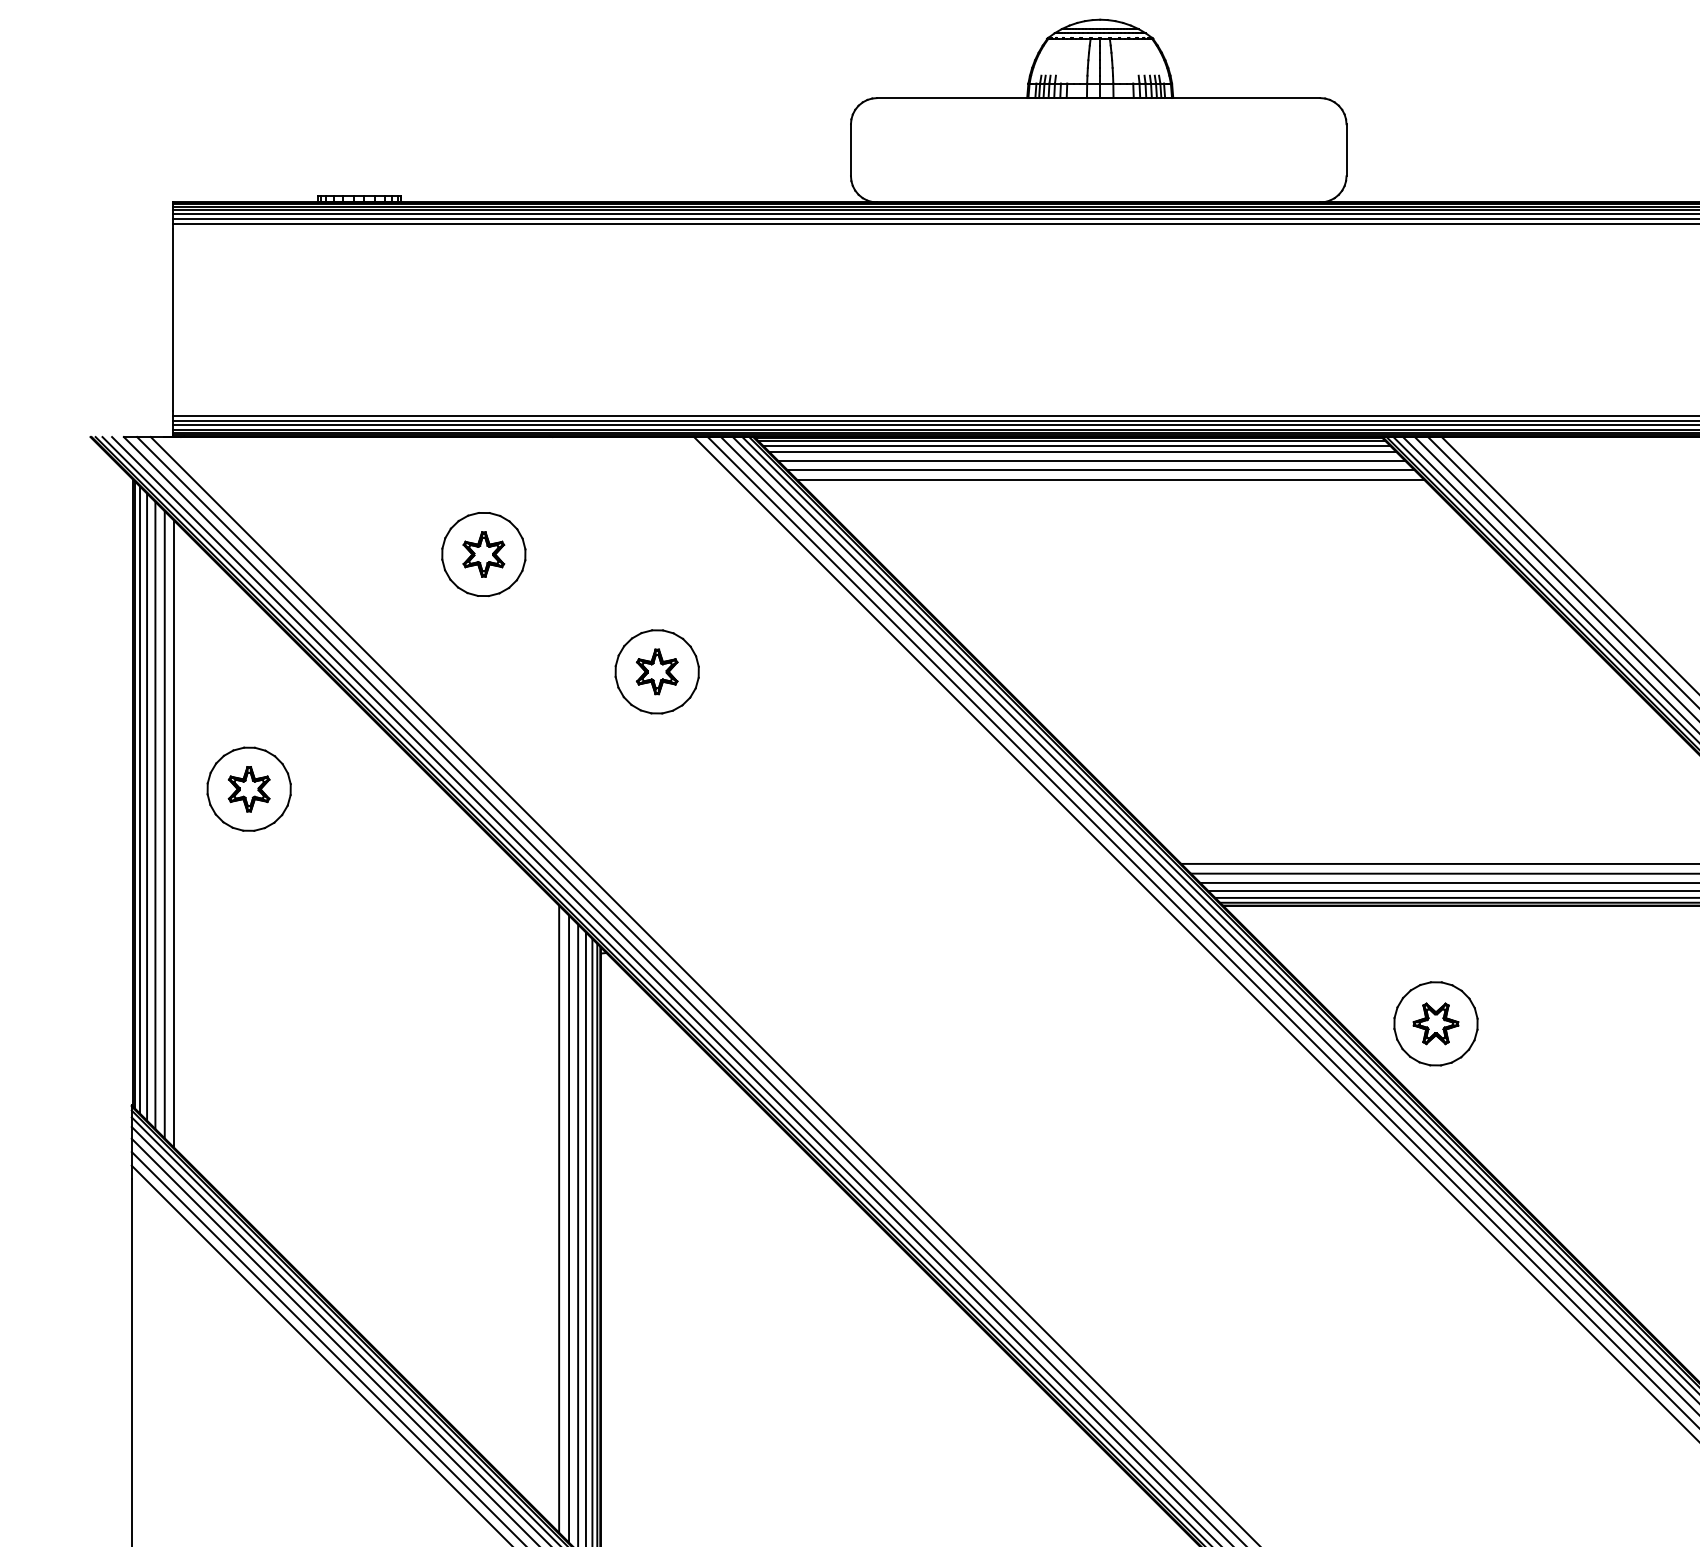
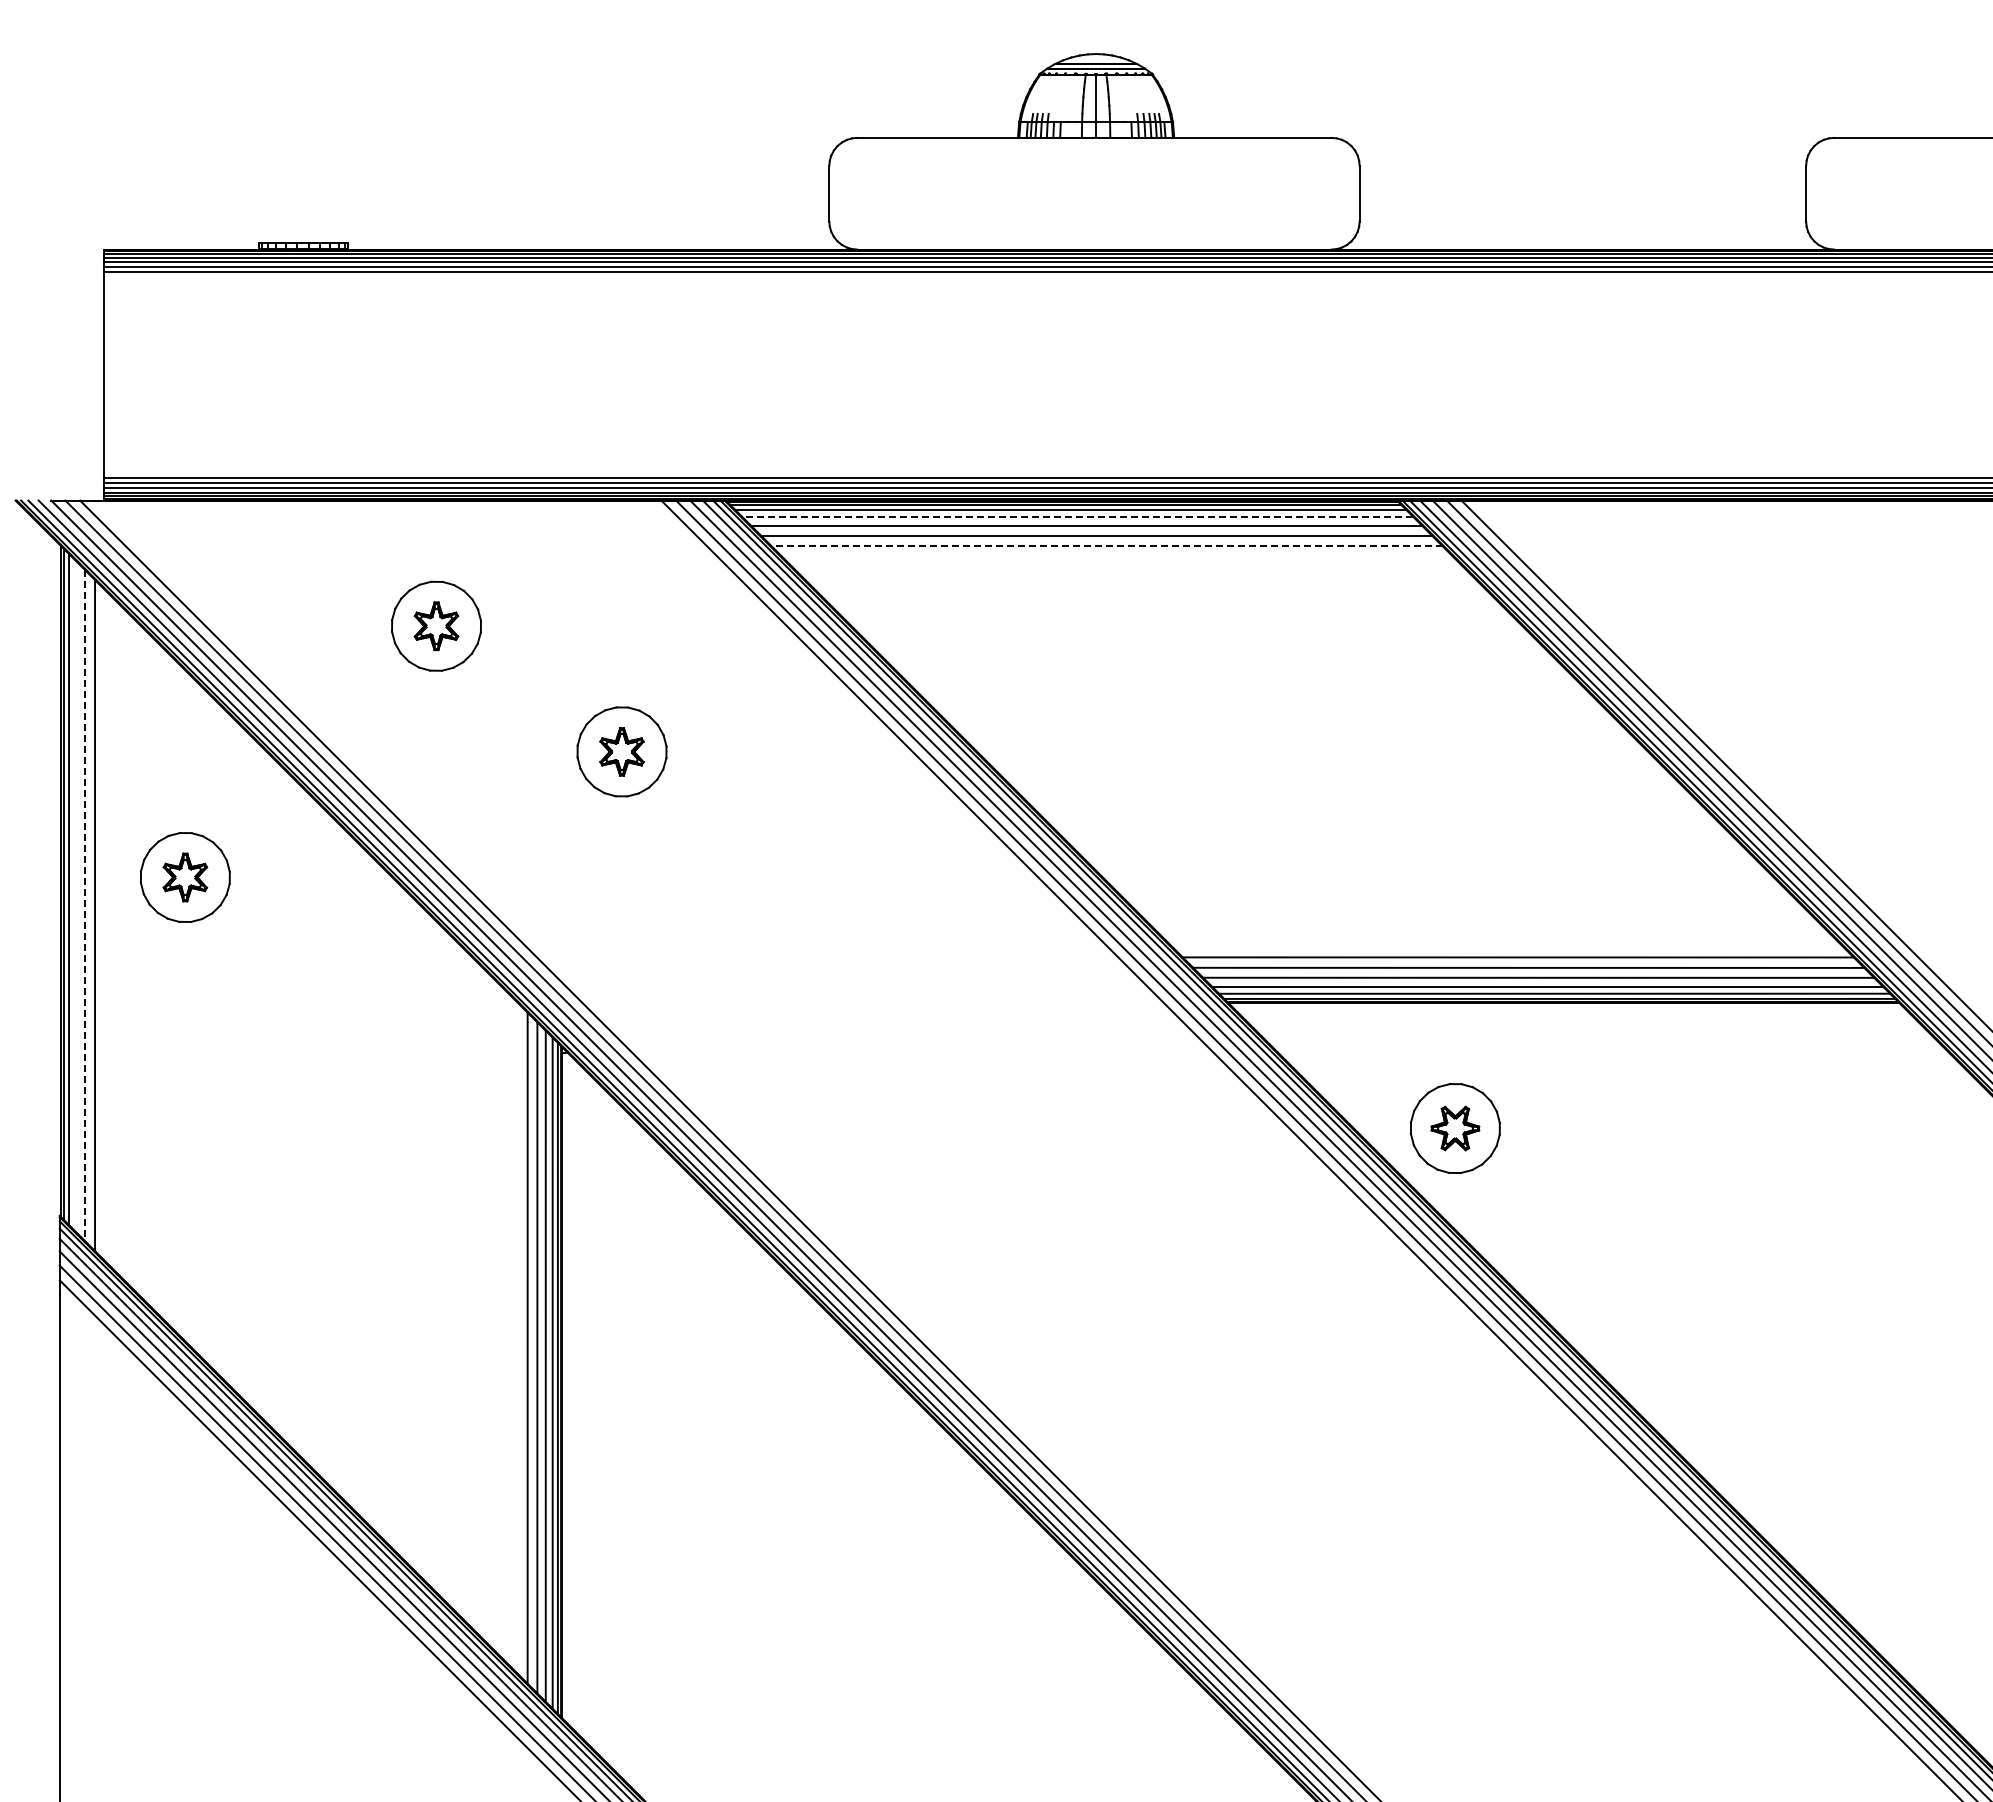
line: (1082, 451) -> (1077, 516), solid -> dashed
line: (1109, 479) -> (1106, 546), solid -> dashed
line: (147, 807) -> (76, 896), removed
line: (155, 816) -> (85, 906), solid -> dashed
line: (174, 834) -> (105, 925), removed
line: (559, 1219) -> (517, 1337), removed

